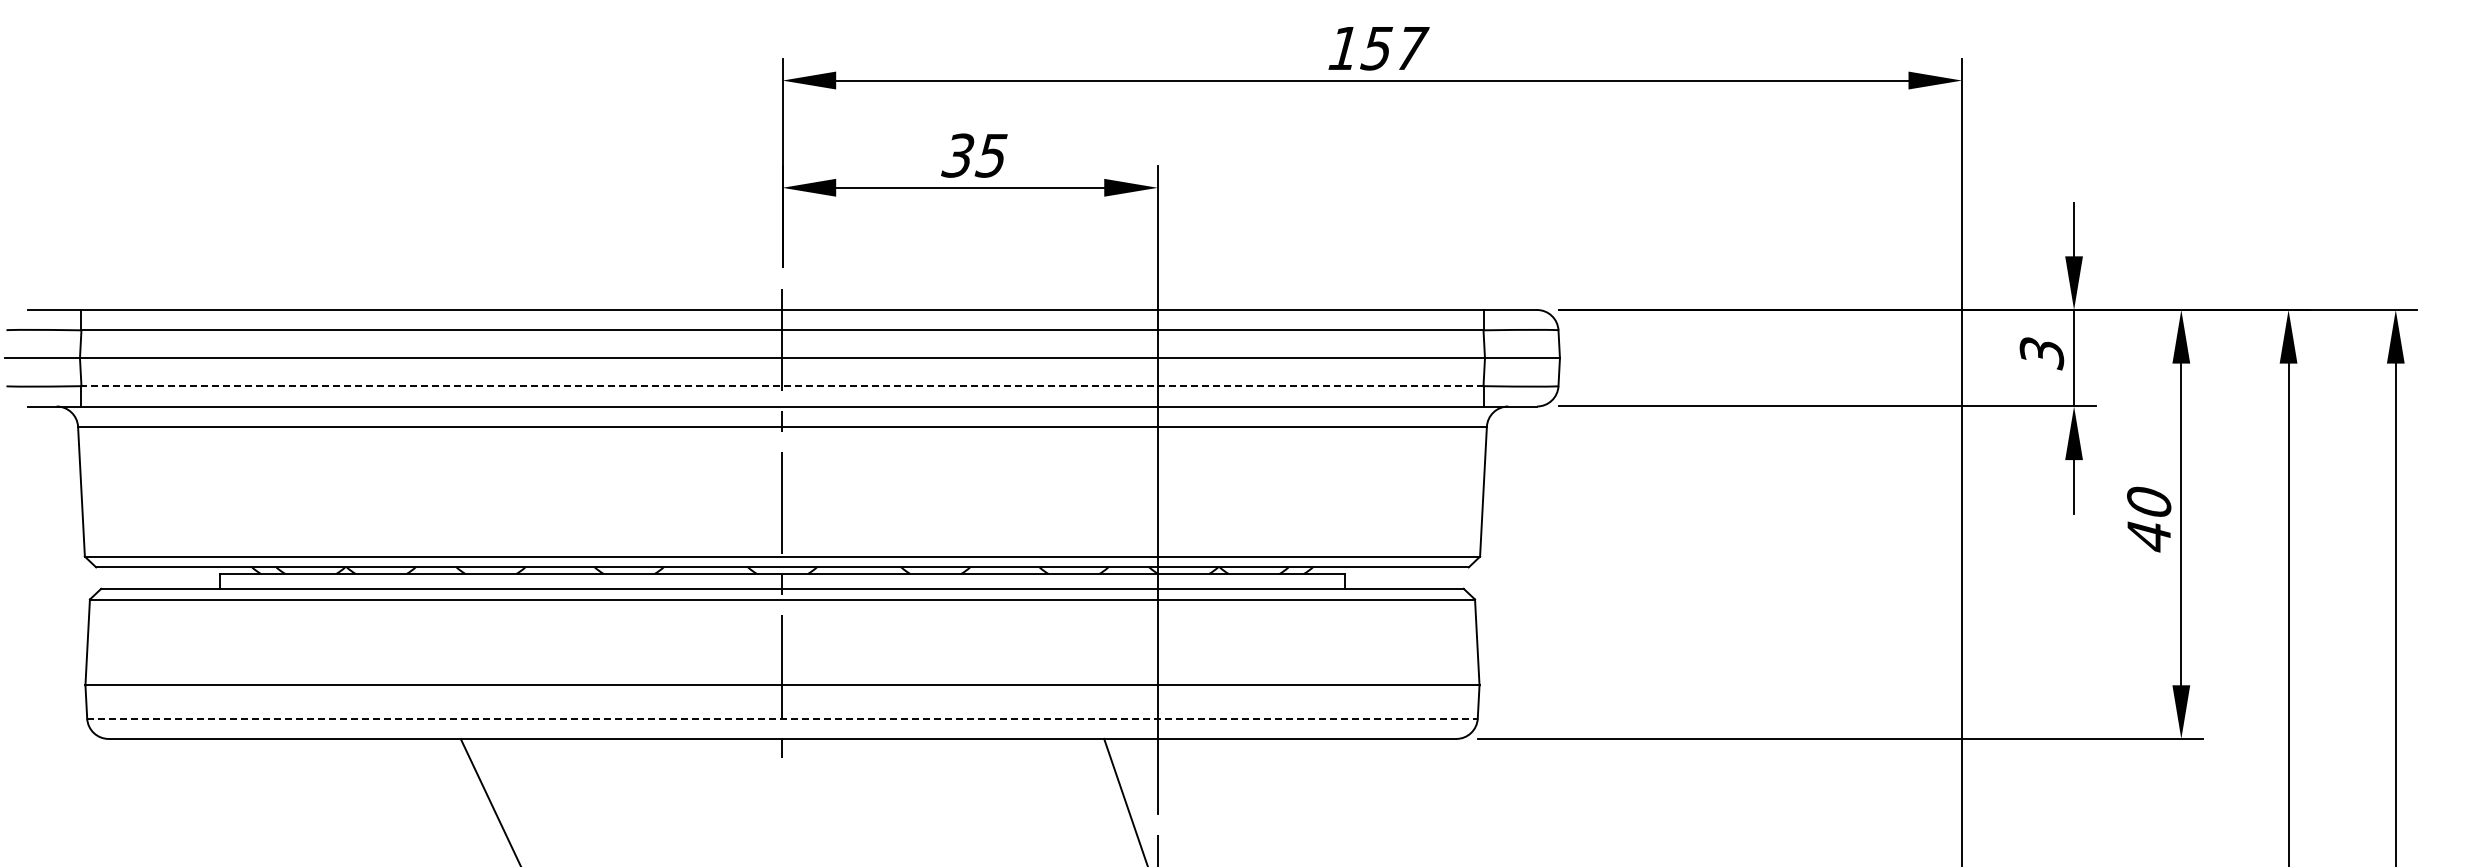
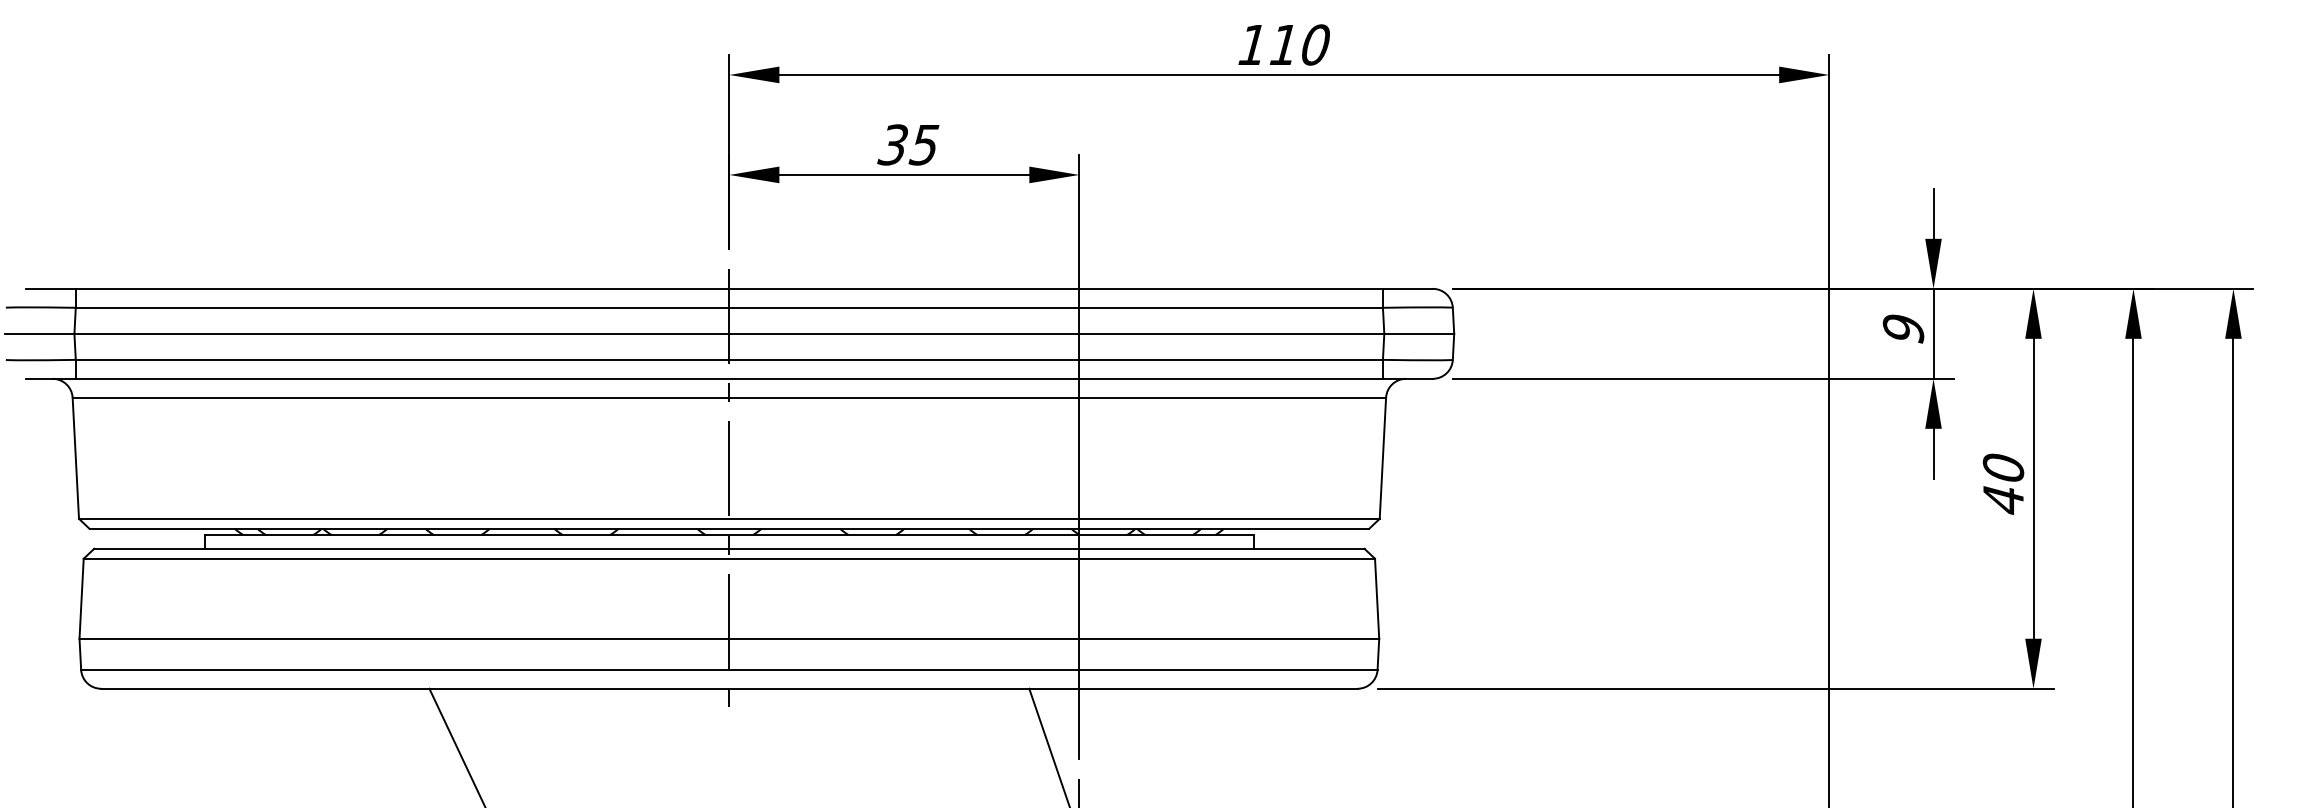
text: (1394, 48) -> (1299, 45), 157 -> 110
text: (2041, 353) -> (1903, 329), 3 -> 9
line: (781, 386) -> (728, 360), dashed -> solid
line: (782, 718) -> (729, 669), dashed -> solid

